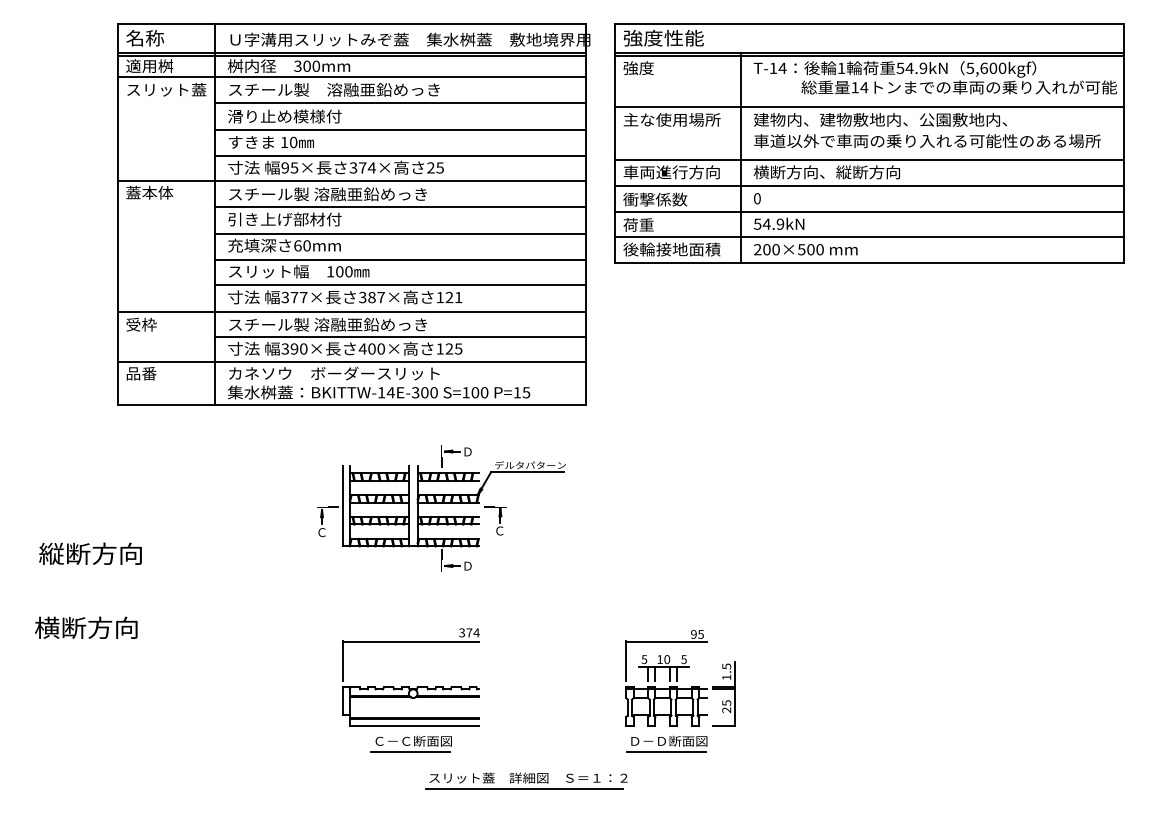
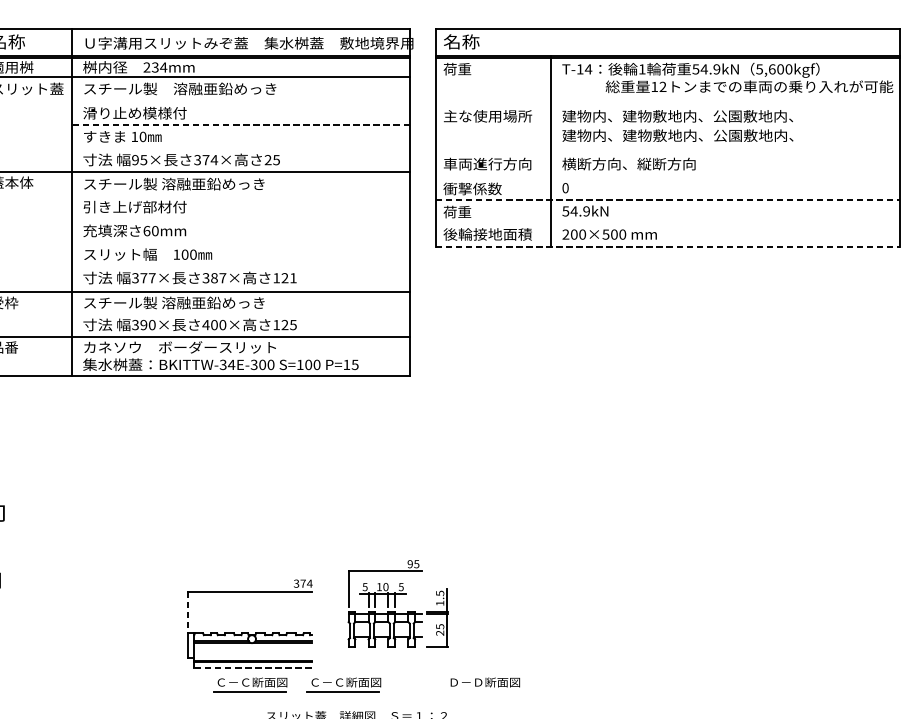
text: (663, 37) -> (480, 41), 強度性能 -> 名称
text: (307, 65) -> (155, 66), 300mm -> 234mm
text: (638, 68) -> (457, 69), 強度 -> 荷重
text: (864, 87) -> (663, 86), 14 -> 12
line: (400, 103) -> (240, 101), removed
line: (869, 107) -> (667, 105), removed
line: (400, 129) -> (240, 125), solid -> dashed
text: (927, 141) -> (720, 136), 車道以外で車両の乗り入れる可能性のある場所 -> 建物内、建物敷地内、公園敷地内、
line: (400, 155) -> (240, 148), removed
line: (869, 159) -> (667, 152), removed
line: (869, 185) -> (667, 176), removed
line: (400, 207) -> (240, 196), removed
line: (869, 212) -> (667, 200), solid -> dashed
line: (400, 233) -> (240, 219), removed
line: (869, 236) -> (667, 222), removed
line: (400, 259) -> (240, 243), removed
line: (869, 263) -> (667, 247), solid -> dashed
line: (400, 284) -> (240, 266), removed
line: (400, 336) -> (240, 313), removed
text: (381, 392) -> (223, 364), BKITTW-14E-300 -> BKITTW-34E-300
part: (441, 508) -> (277, 470), removed
line: (343, 661) -> (188, 609), solid -> dashed
part: (680, 678) -> (398, 604), moved
line: (413, 725) -> (252, 668), solid -> dashed
part: (513, 743) -> (343, 684), added
line: (665, 751) -> (481, 691), removed

